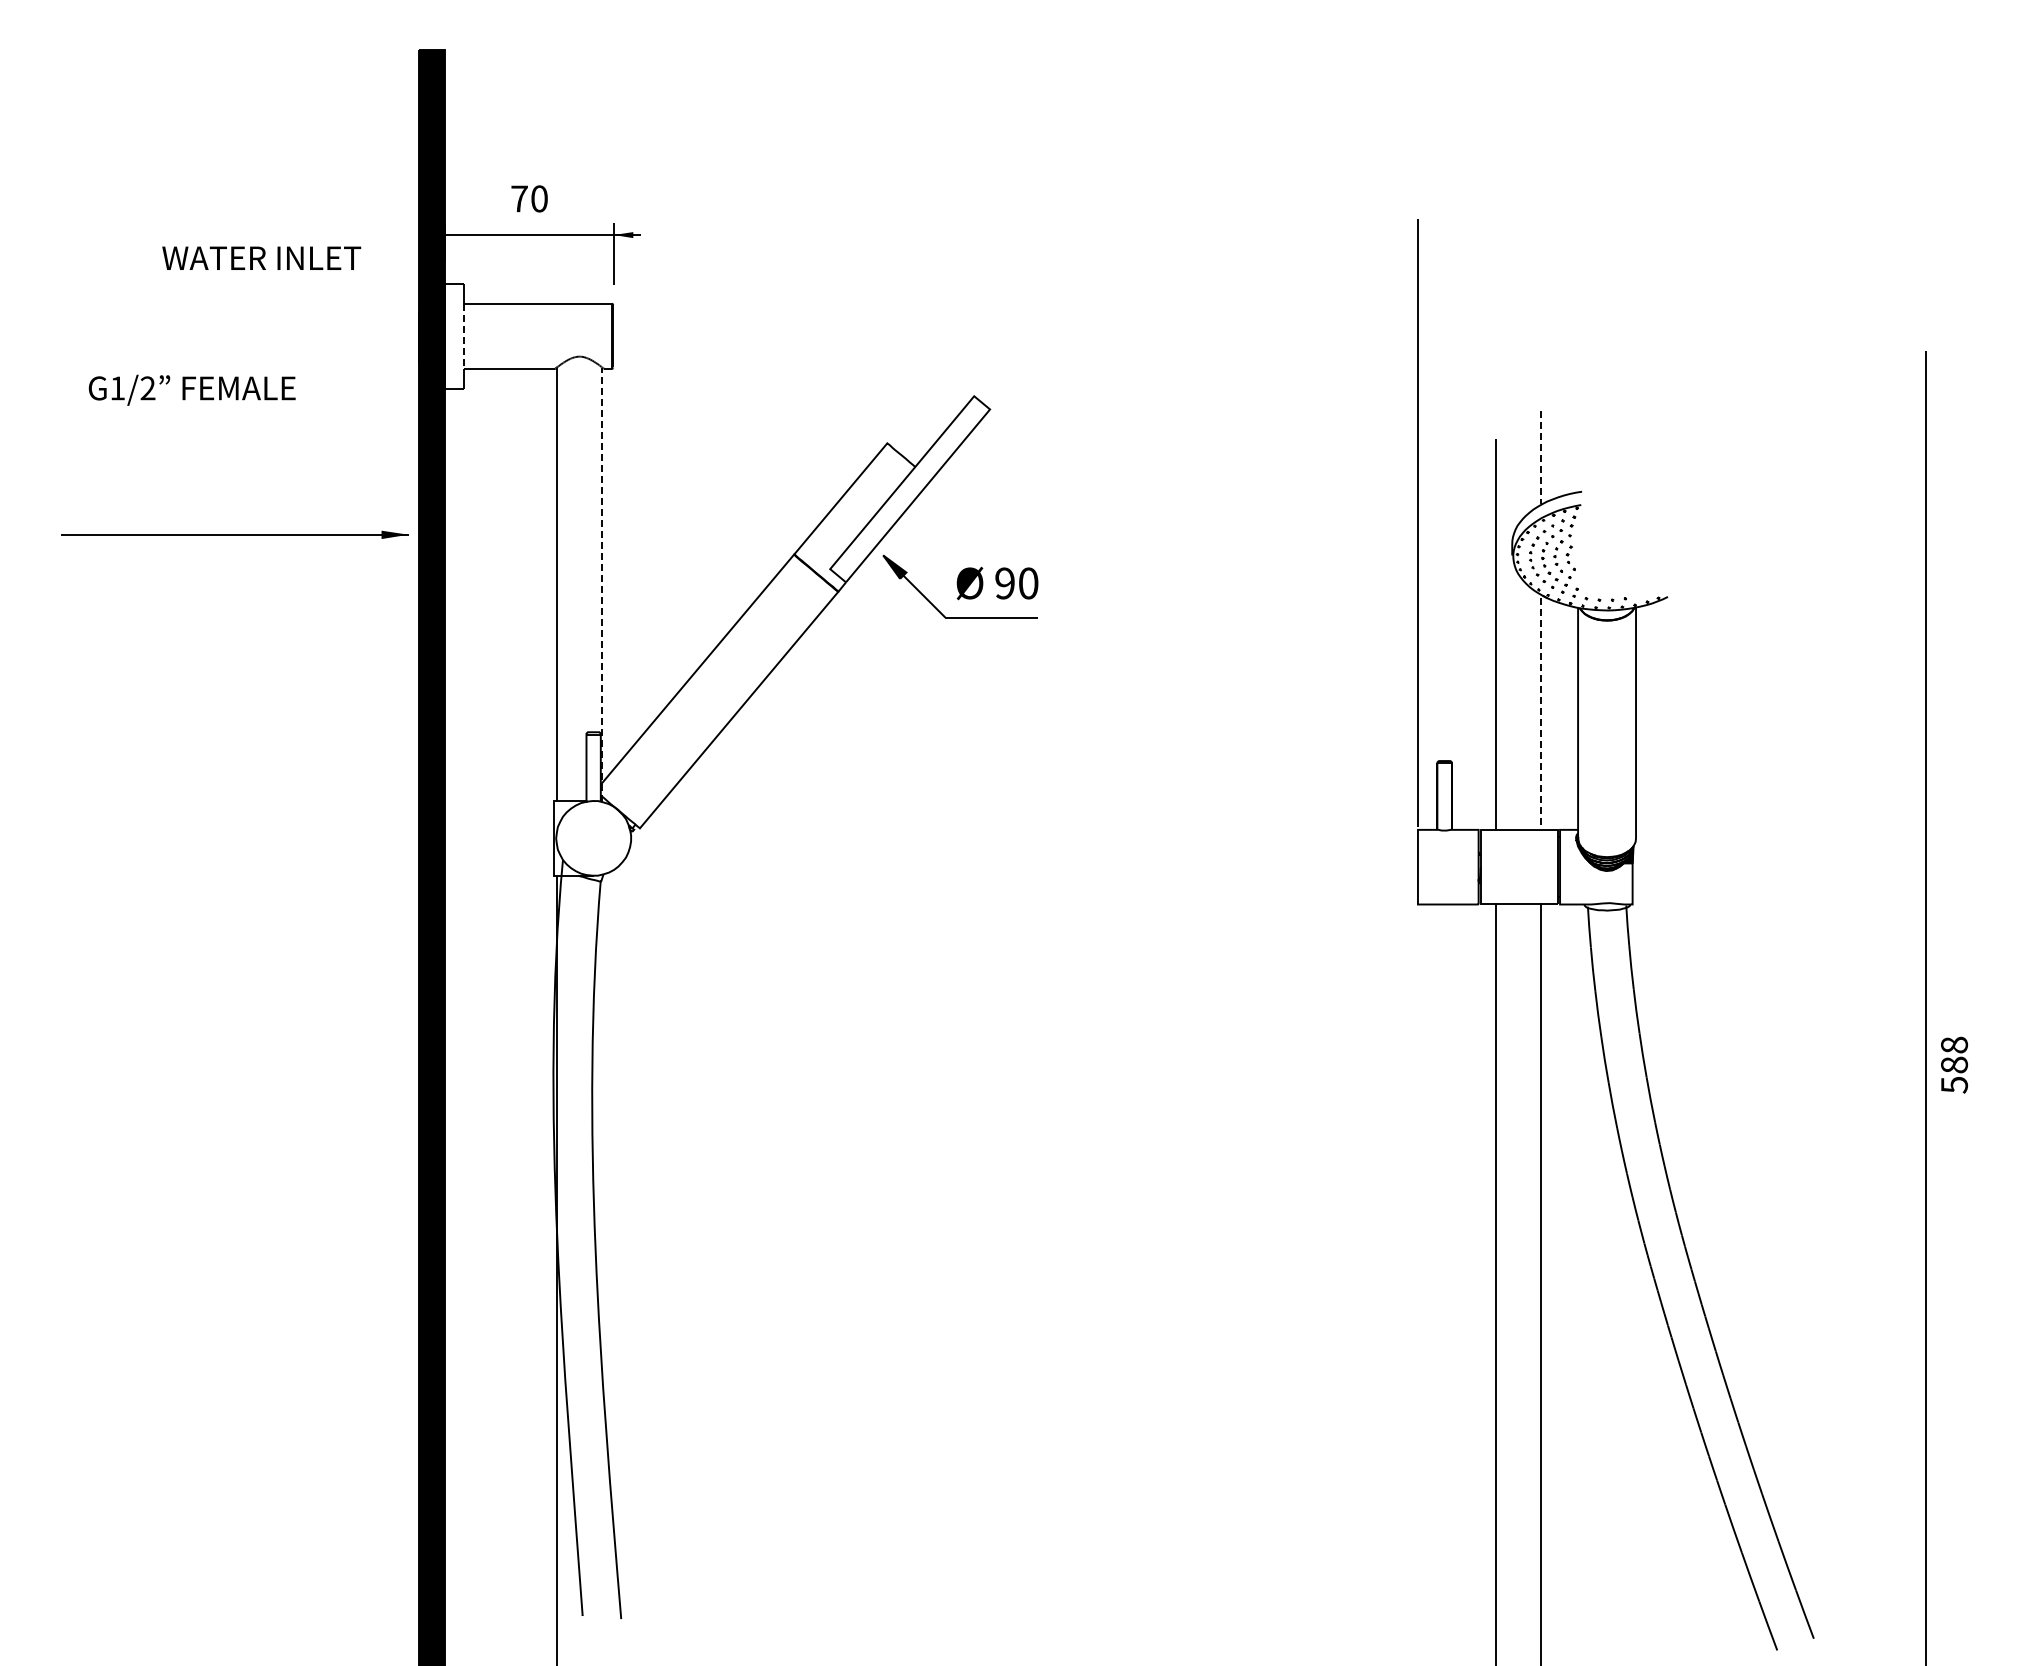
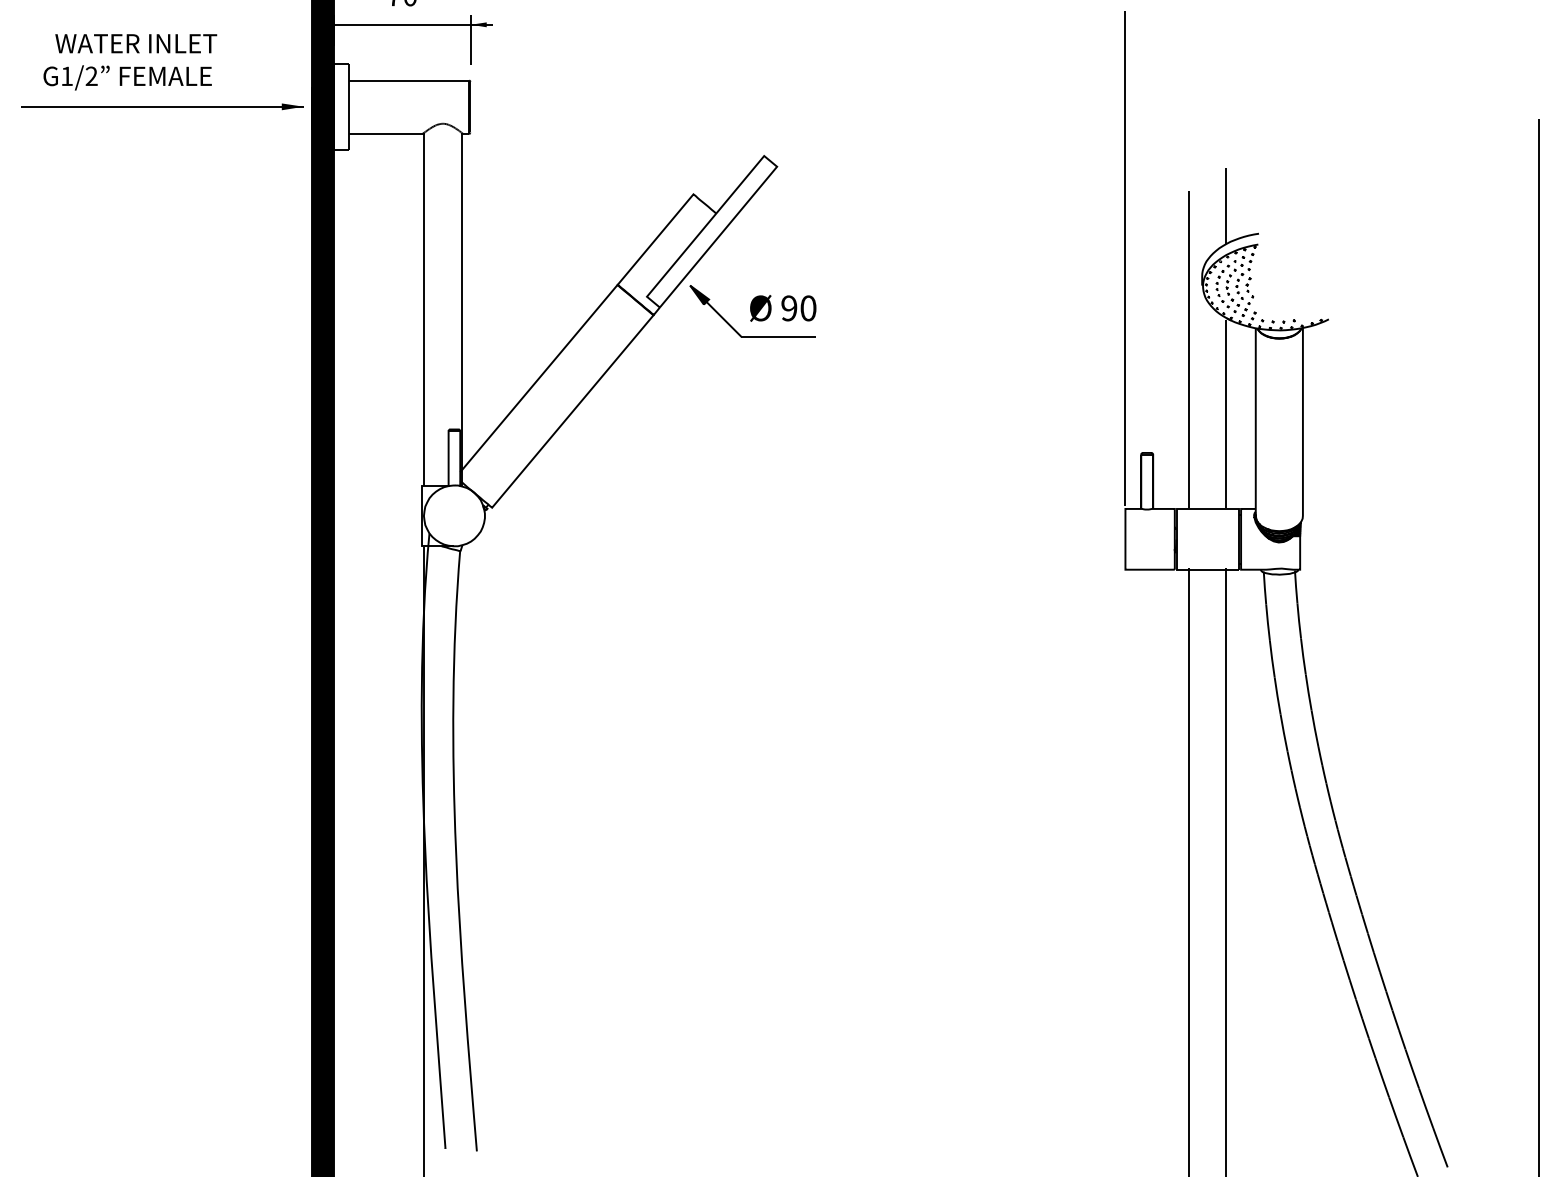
text: (261, 257) -> (136, 43), moved
line: (464, 336) -> (349, 107), dashed -> solid
text: (191, 389) -> (127, 77), moved
line: (1541, 457) -> (1225, 205), dashed -> solid
part: (234, 534) -> (162, 106), moved
line: (602, 584) -> (461, 309), dashed -> solid
line: (1541, 713) -> (1225, 414), dashed -> solid

